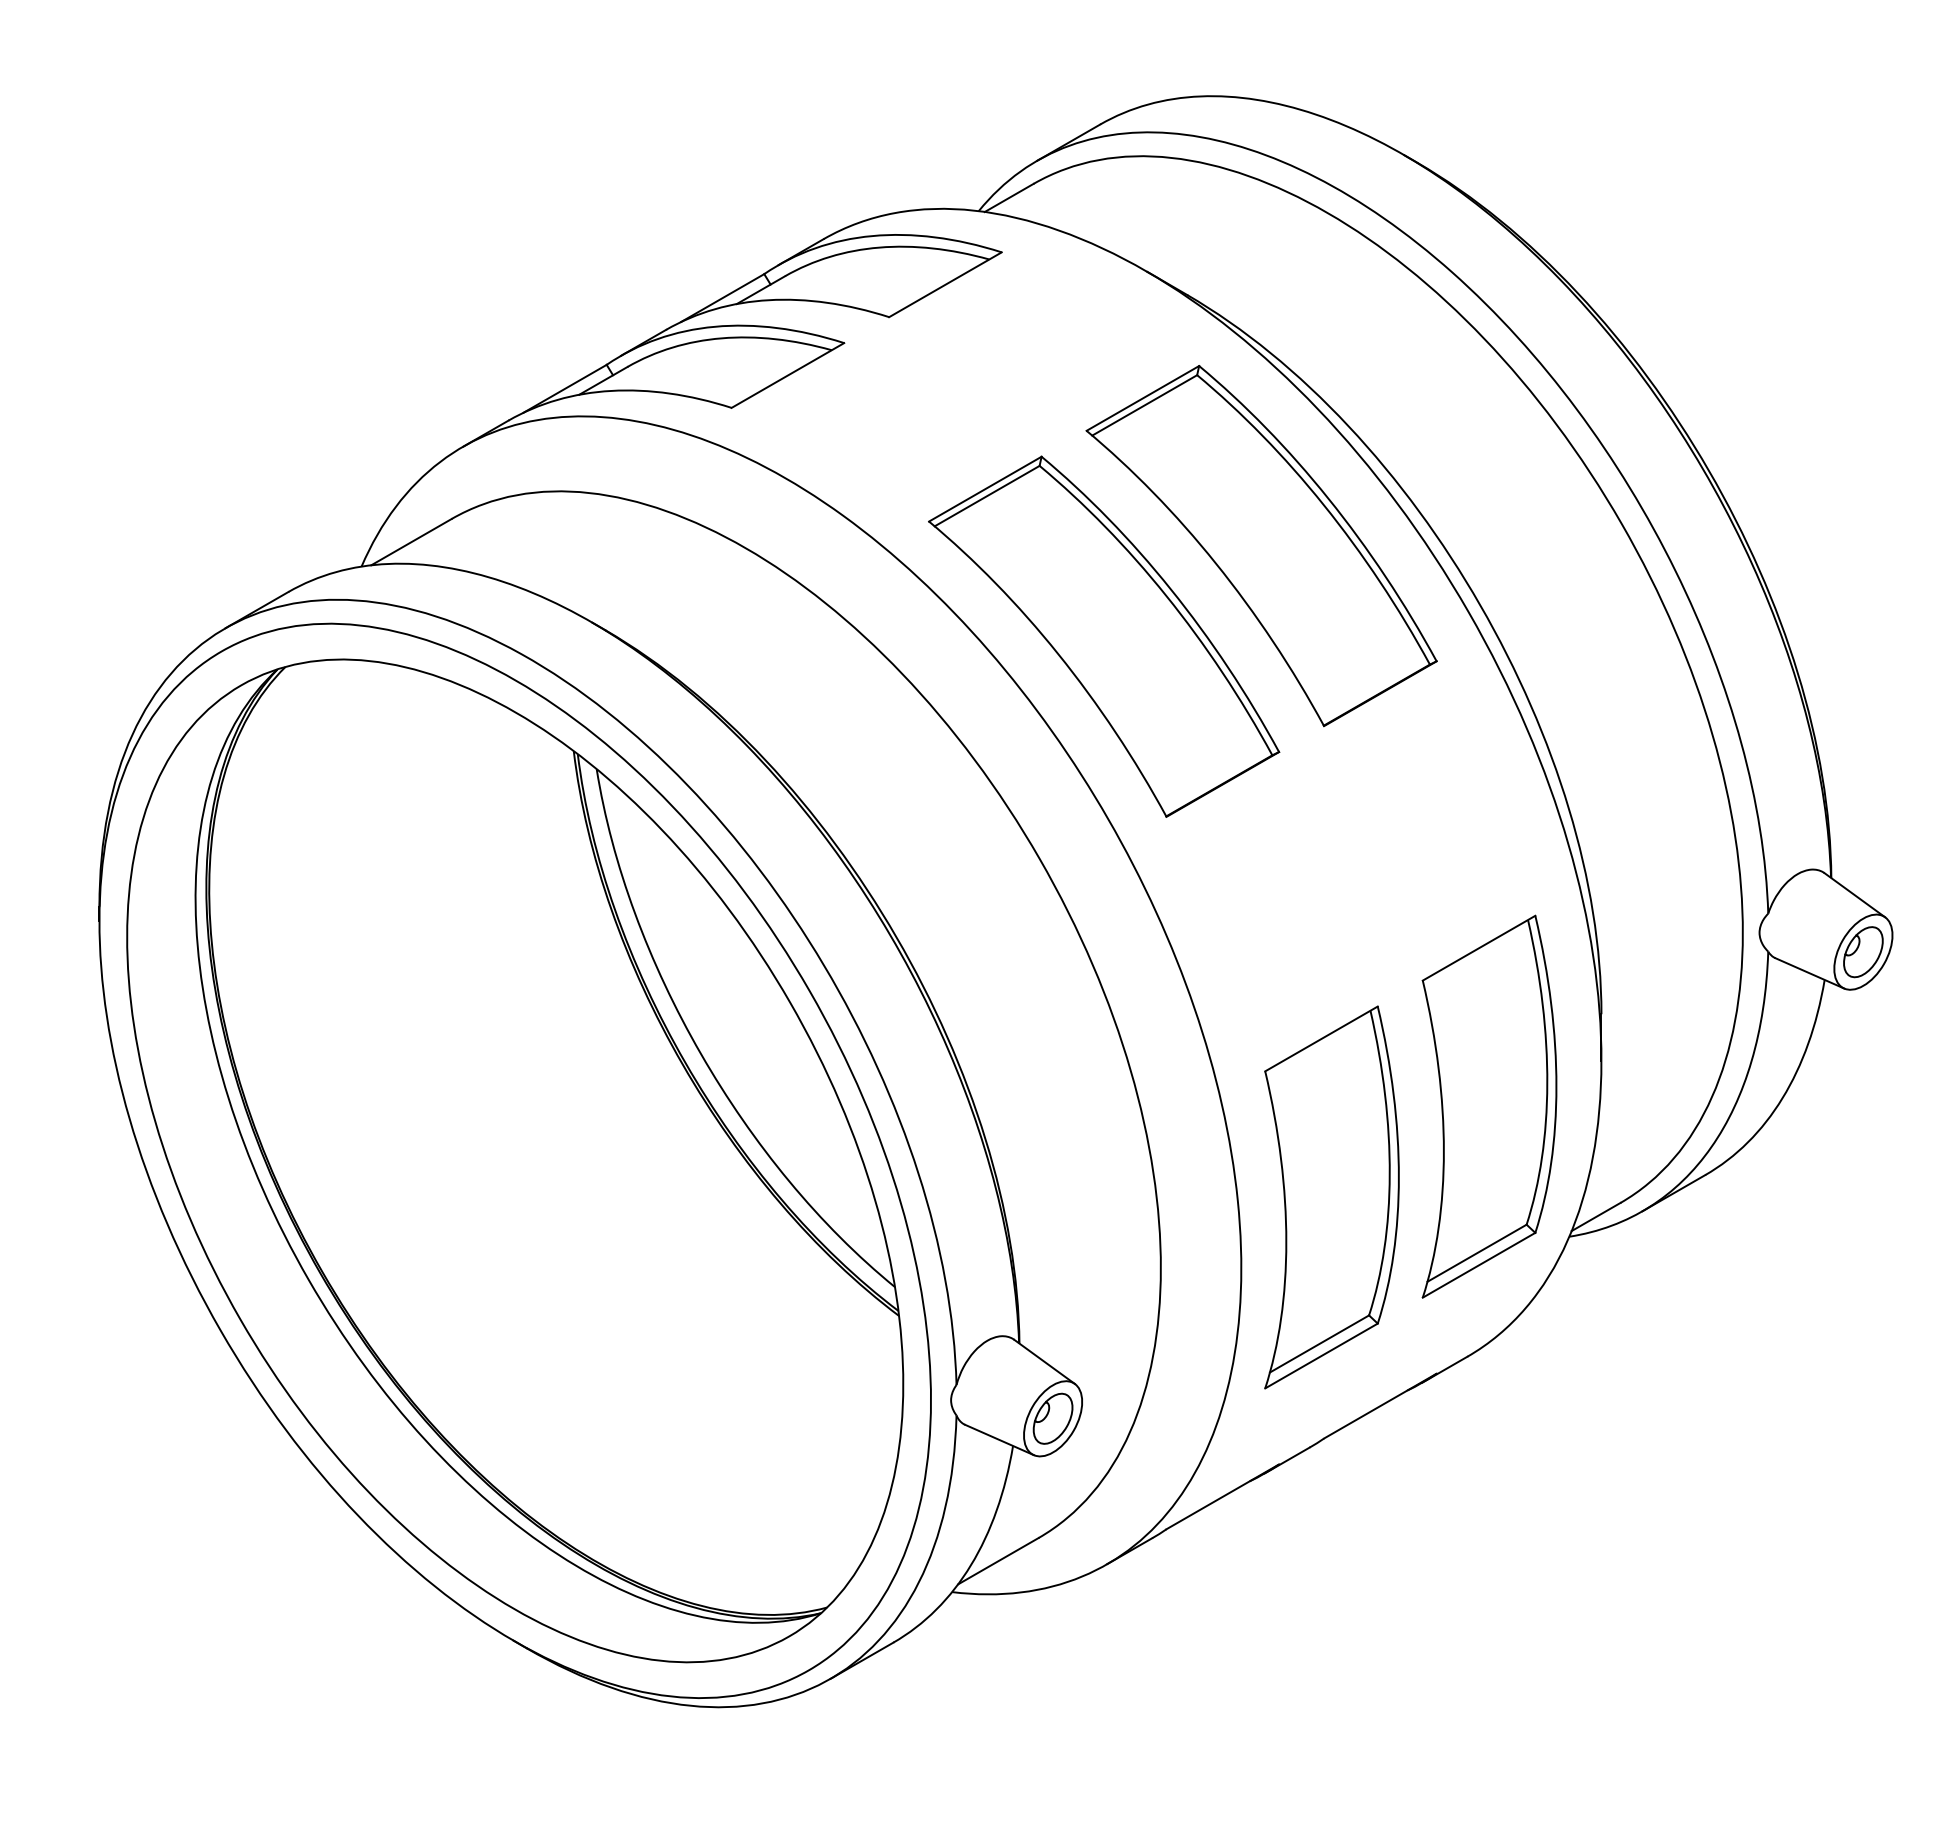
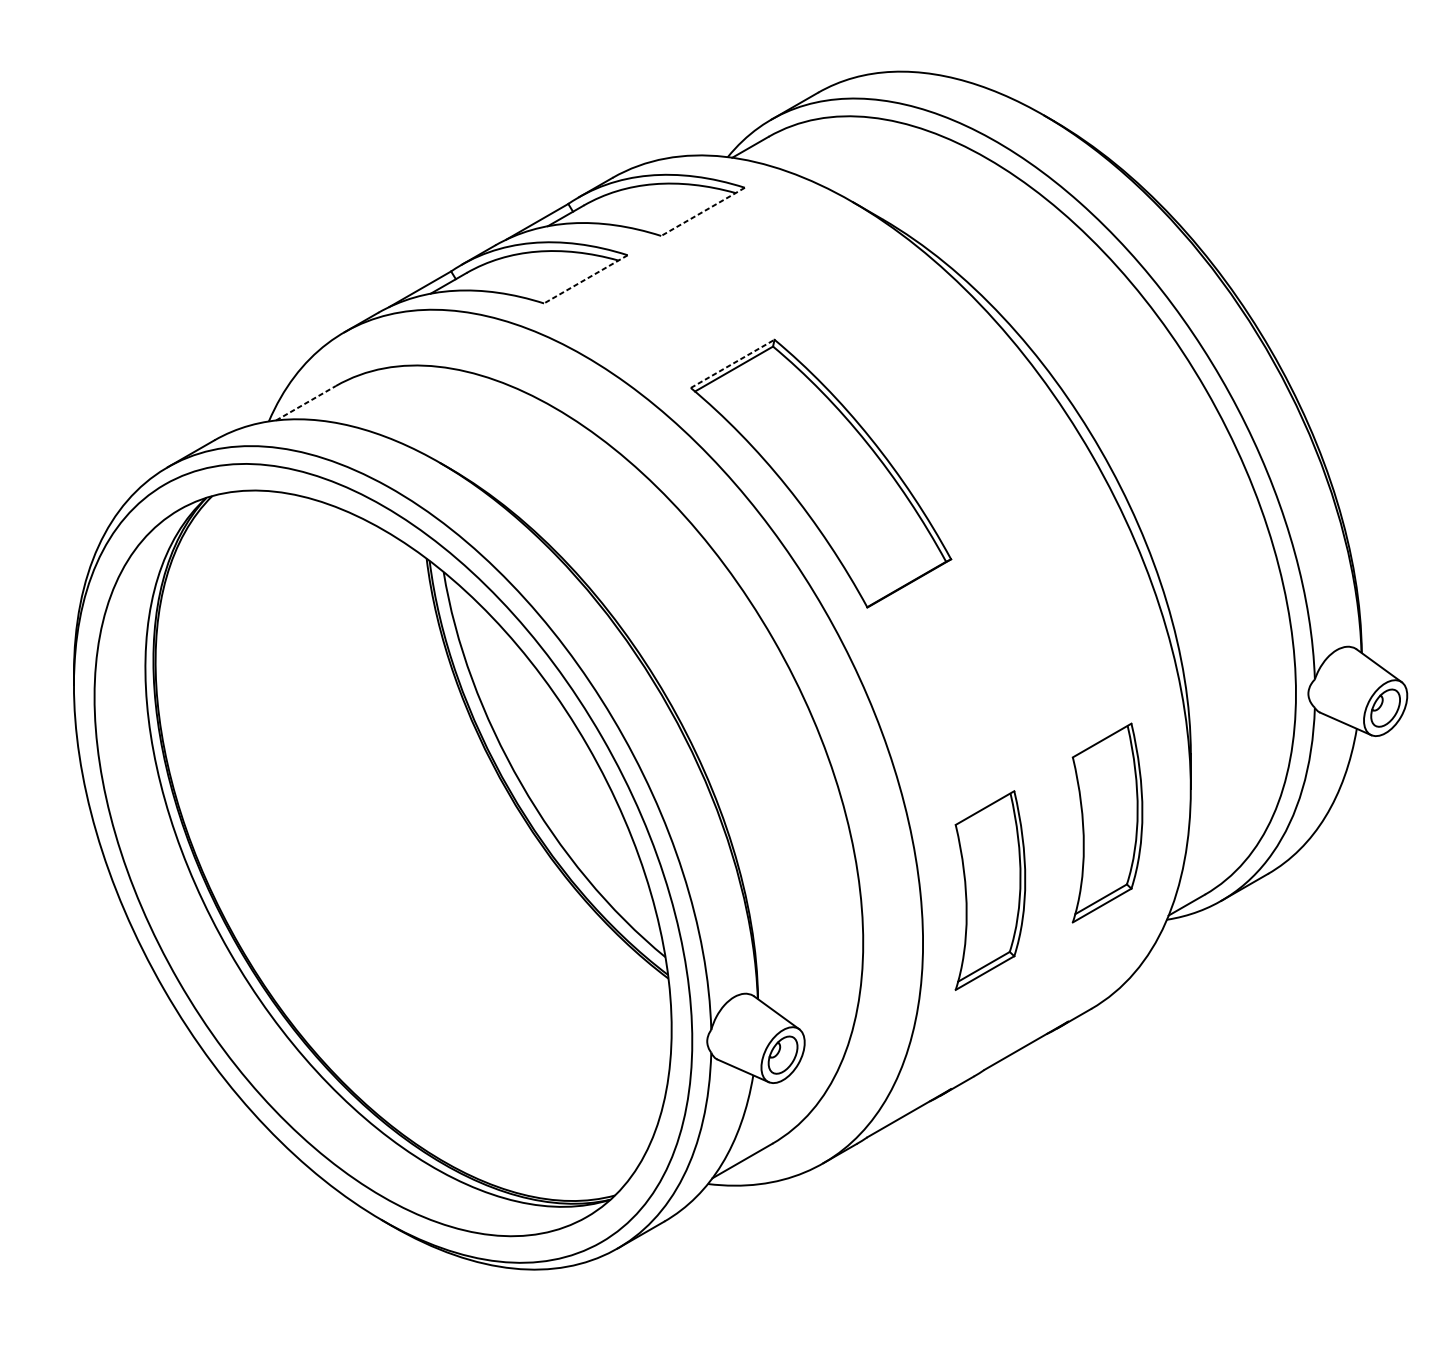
line: (945, 284) -> (703, 211), solid -> dashed
line: (787, 375) -> (585, 279), solid -> dashed
line: (985, 489) -> (732, 364), solid -> dashed
line: (411, 541) -> (305, 402), solid -> dashed
part: (1261, 546) -> (938, 406), removed
part: (1489, 1106) -> (1107, 822), size x0.7
part: (1331, 1197) -> (990, 890), size x0.7

